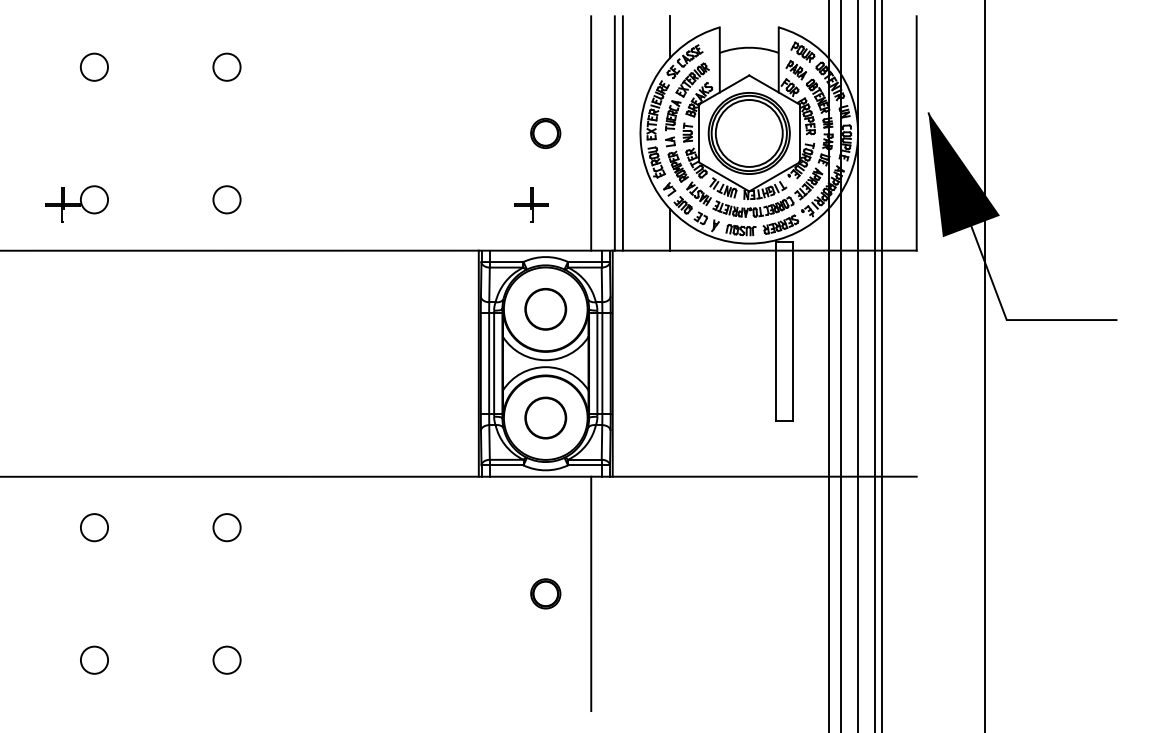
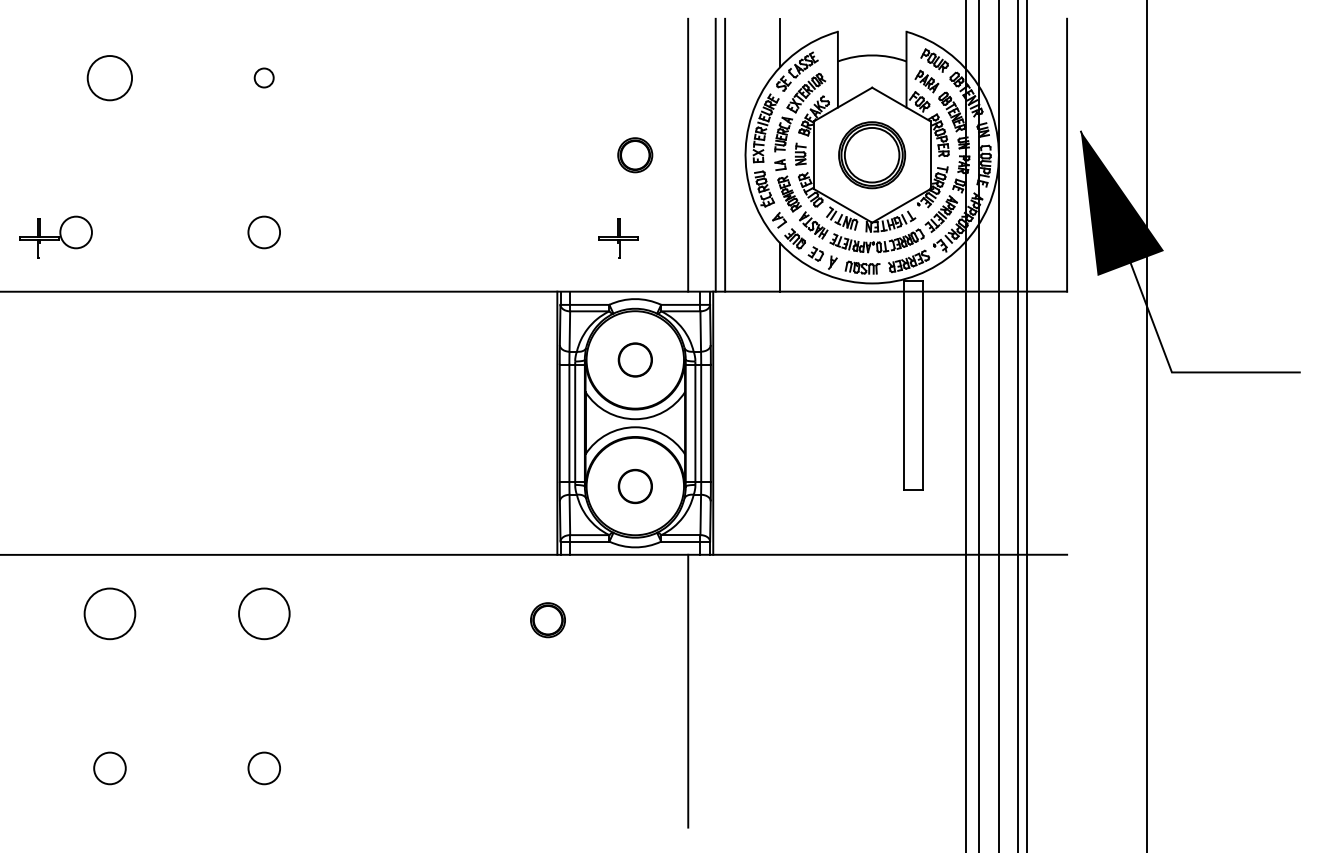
circle: (94, 66) -> (109, 77), size x1.4
circle: (226, 66) -> (263, 77), size x0.6
part: (748, 133) -> (871, 155), size x0.7
part: (76, 203) -> (55, 236), moved
part: (545, 309) -> (634, 360), size x0.7
part: (545, 417) -> (634, 485), size x0.7
circle: (94, 527) -> (109, 613), size x1.6
circle: (226, 527) -> (263, 613), size x1.6
part: (545, 593) -> (547, 619), moved

